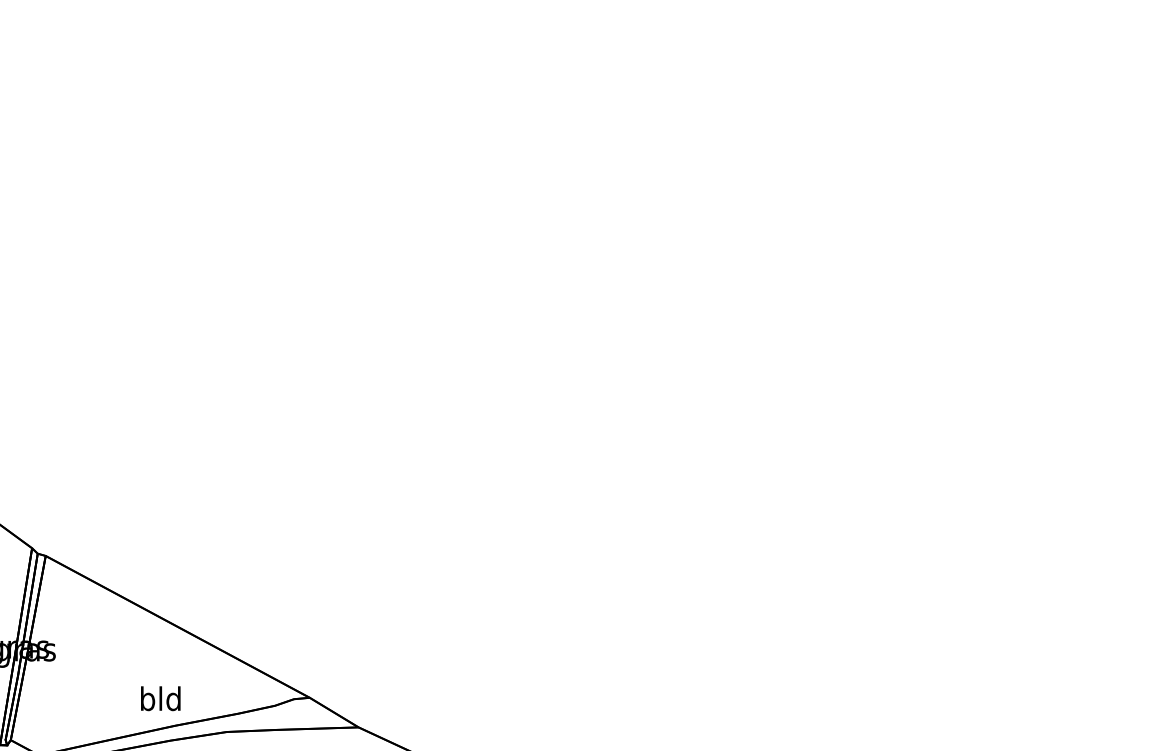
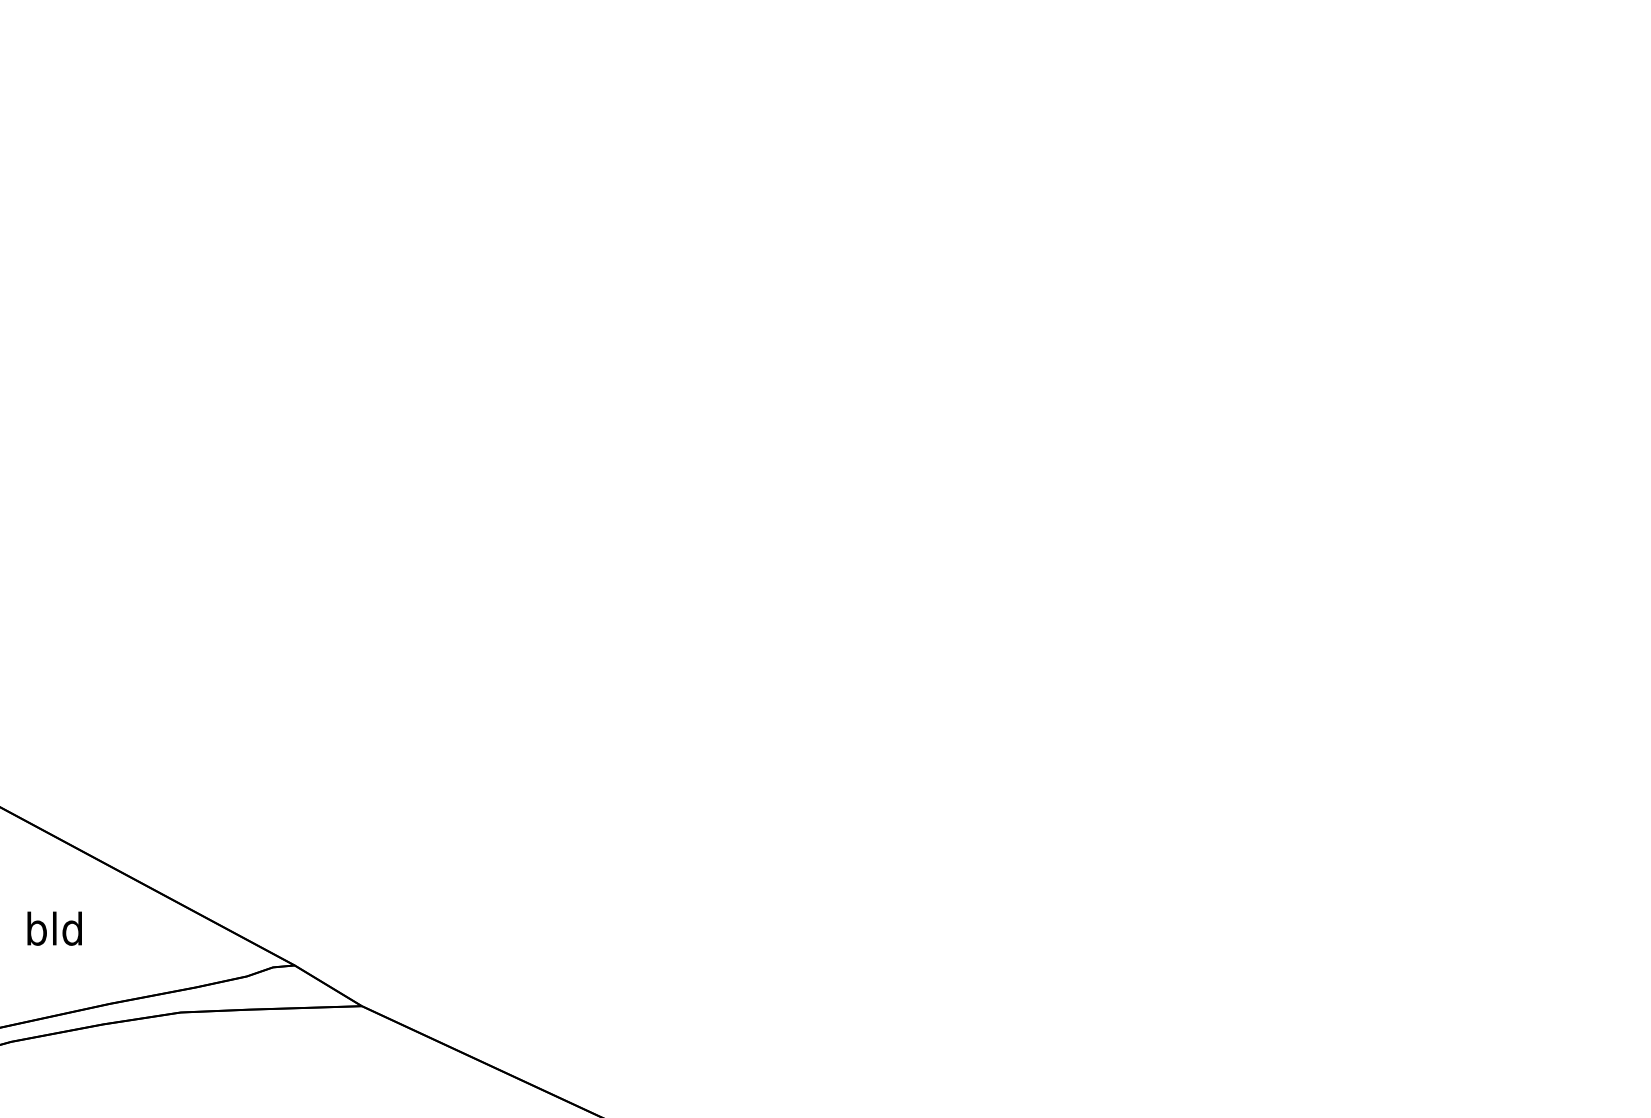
text: (160, 698) -> (54, 928), moved

